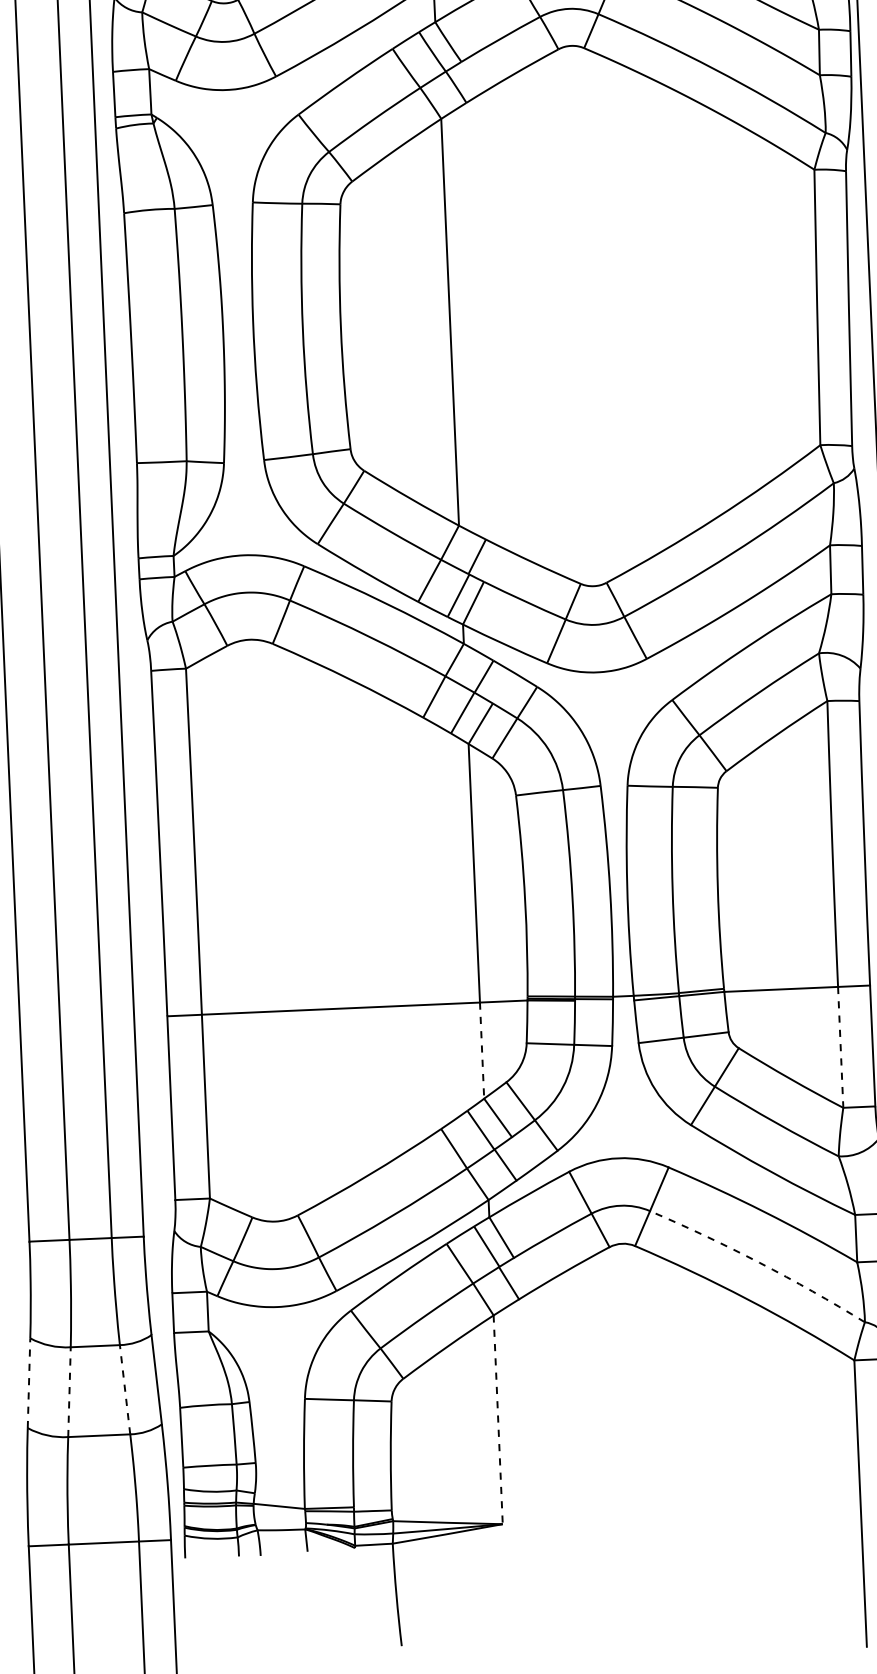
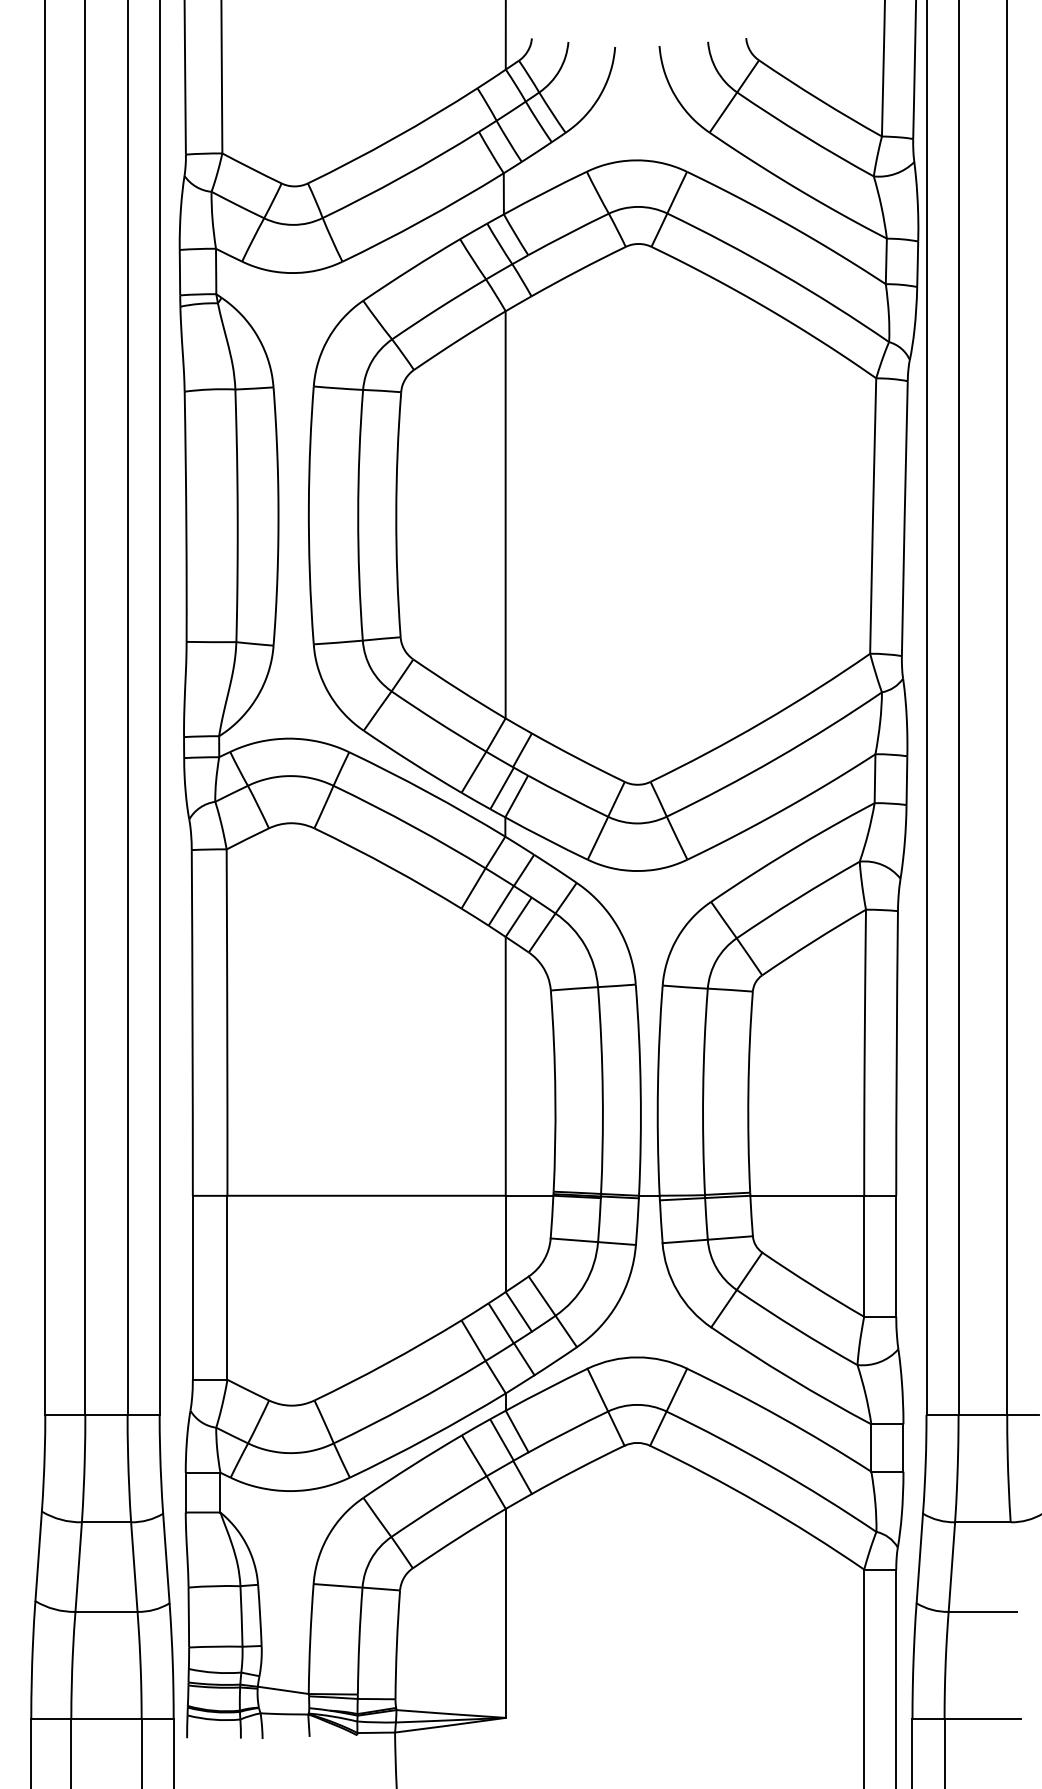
line: (840, 1047) -> (864, 1256), dashed -> solid
line: (481, 1051) -> (505, 1244), dashed -> solid
arc: (759, 1262) -> (773, 1467), dashed -> solid
line: (28, 1383) -> (38, 1556), dashed -> solid
line: (125, 1390) -> (134, 1567), dashed -> solid
line: (69, 1392) -> (78, 1567), dashed -> solid
line: (497, 1419) -> (505, 1613), dashed -> solid

